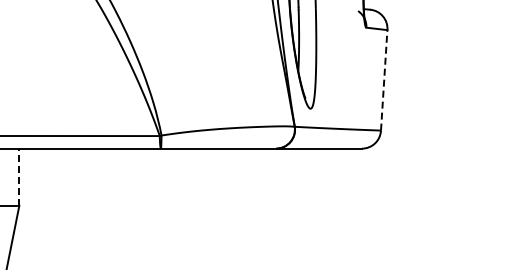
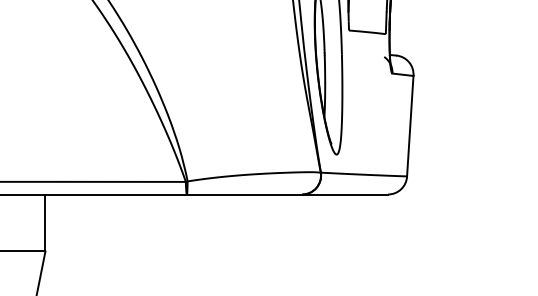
line: (384, 79) -> (410, 125), dashed -> solid
line: (19, 176) -> (45, 222), dashed -> solid

